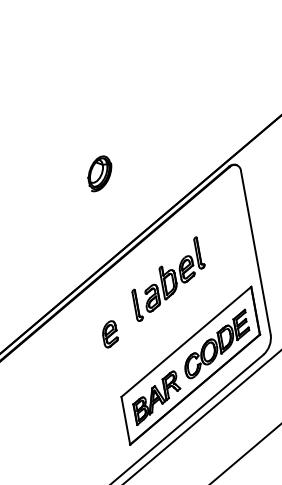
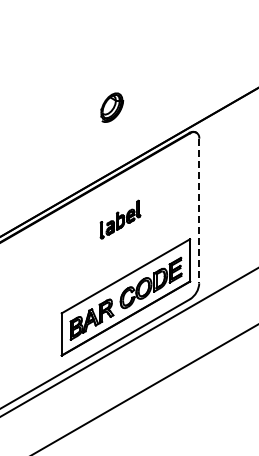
part: (100, 173) -> (112, 107), moved
line: (256, 253) -> (199, 211), solid -> dashed
part: (168, 278) -> (120, 219), size x0.6
part: (109, 333) -> (61, 257), removed

